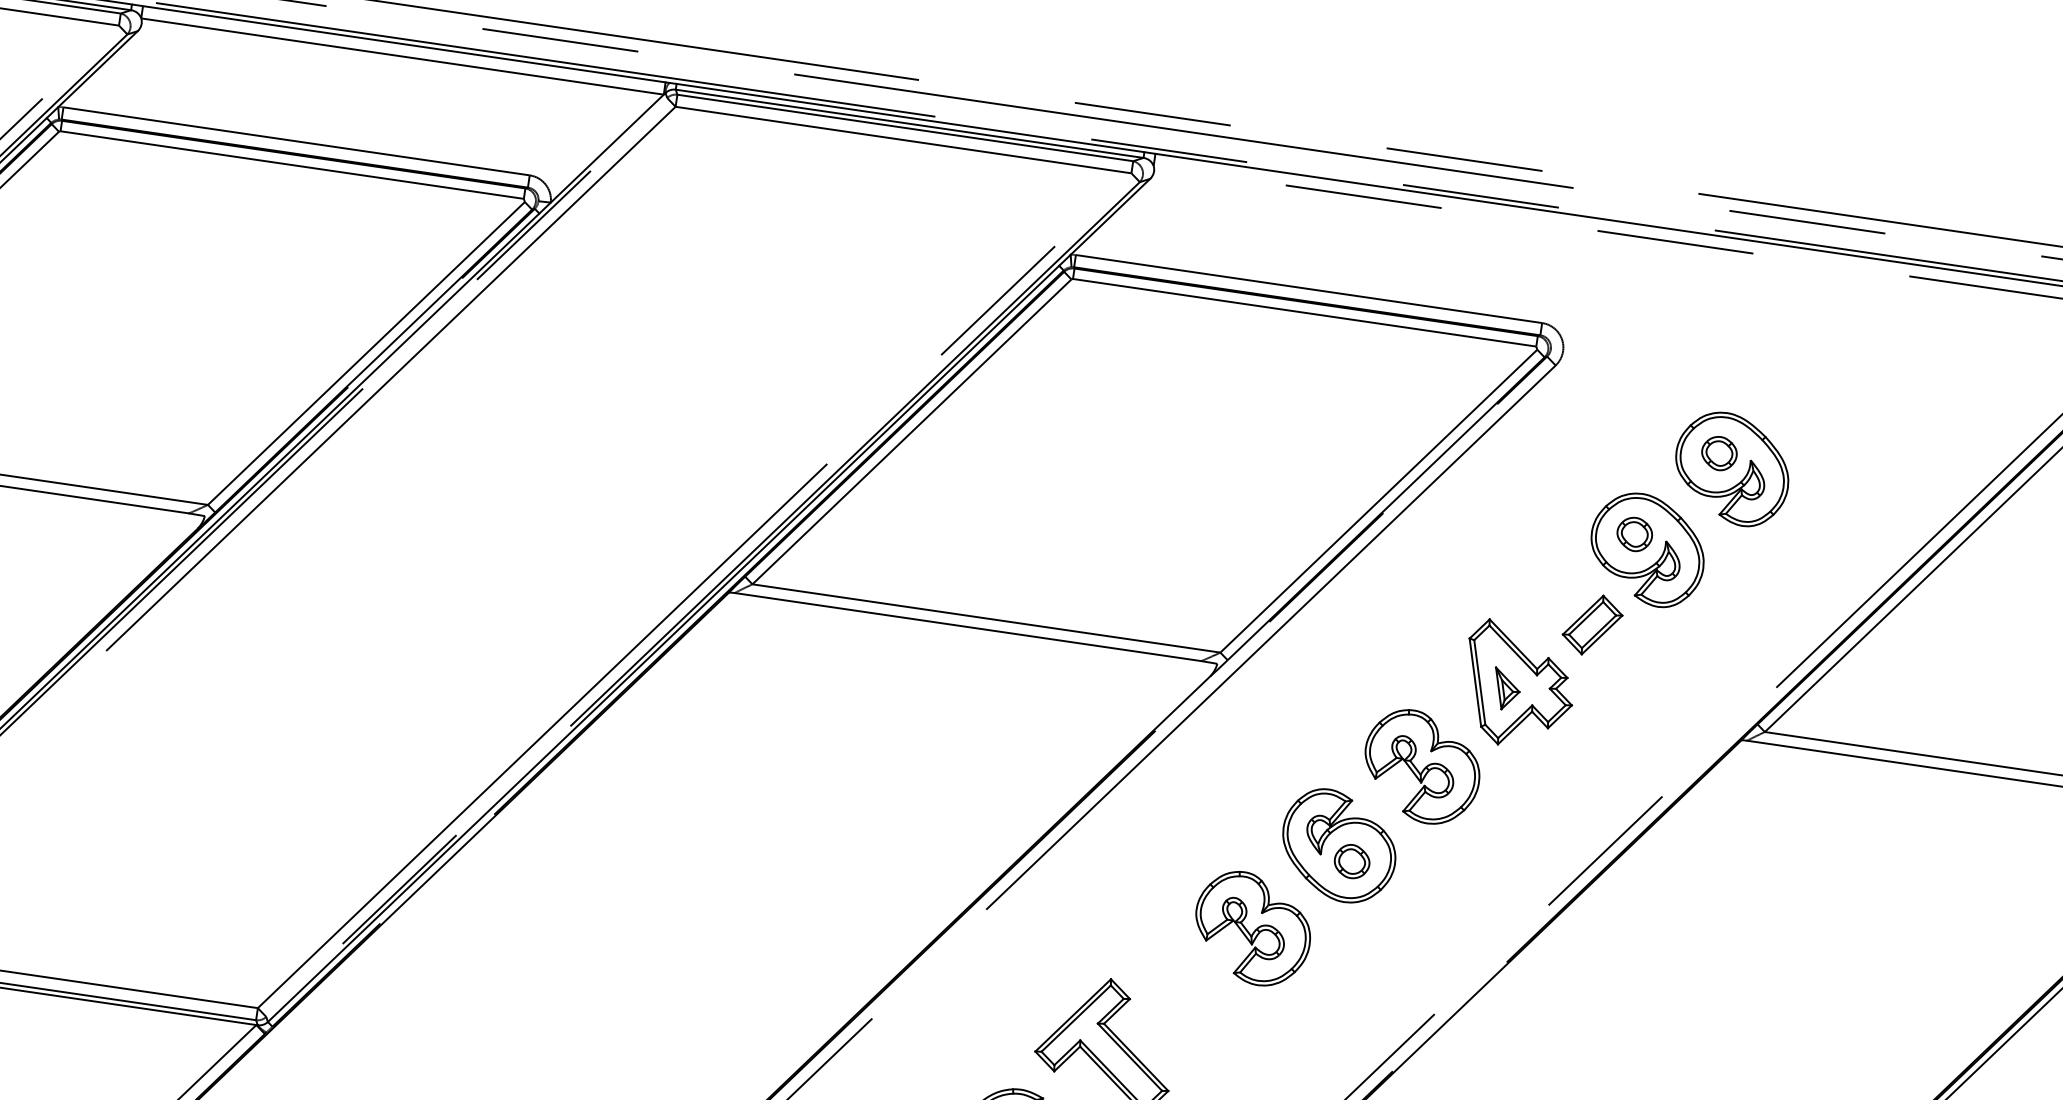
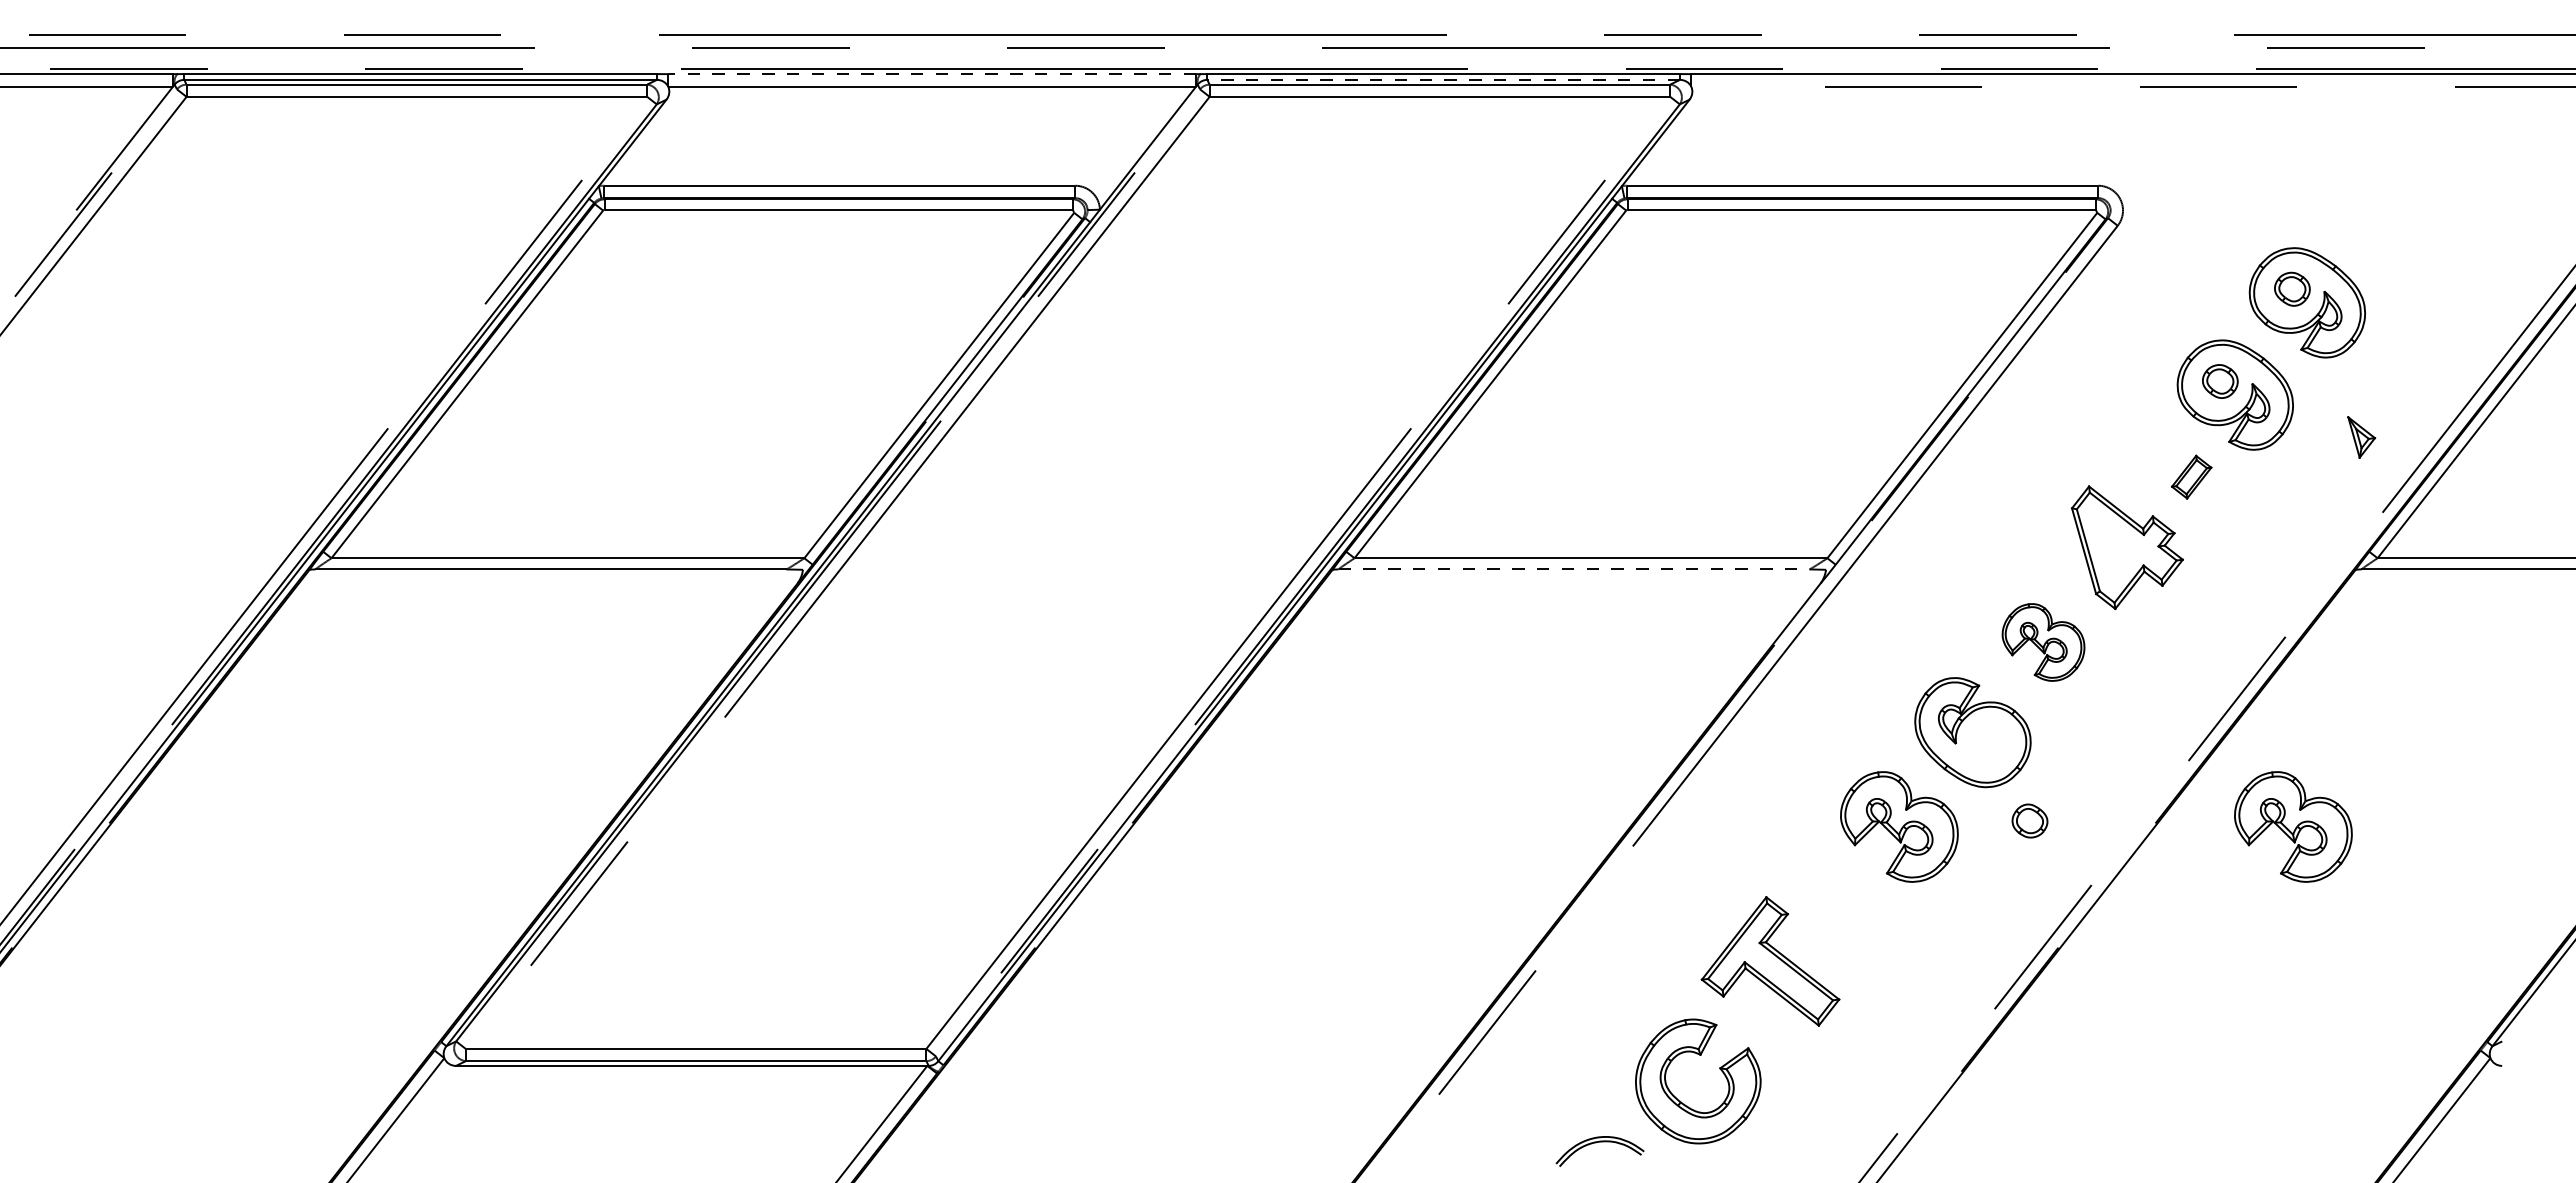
line: (403, 44) -> (931, 74), solid -> dashed
line: (909, 123) -> (1443, 79), solid -> dashed
part: (1592, 624) -> (2191, 476), size x0.7
line: (968, 627) -> (1574, 569), solid -> dashed
part: (1506, 689) -> (2361, 437), moved
part: (1422, 767) -> (2043, 642), size x0.7
part: (1351, 861) -> (2029, 820), moved
part: (1642, 985) -> (2293, 826), added

